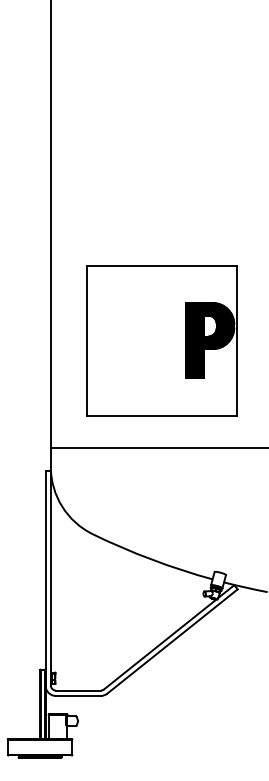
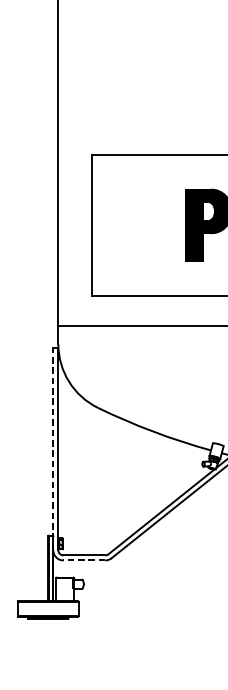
line: (45, 577) -> (53, 448), solid -> dashed
line: (77, 696) -> (83, 560), solid -> dashed

